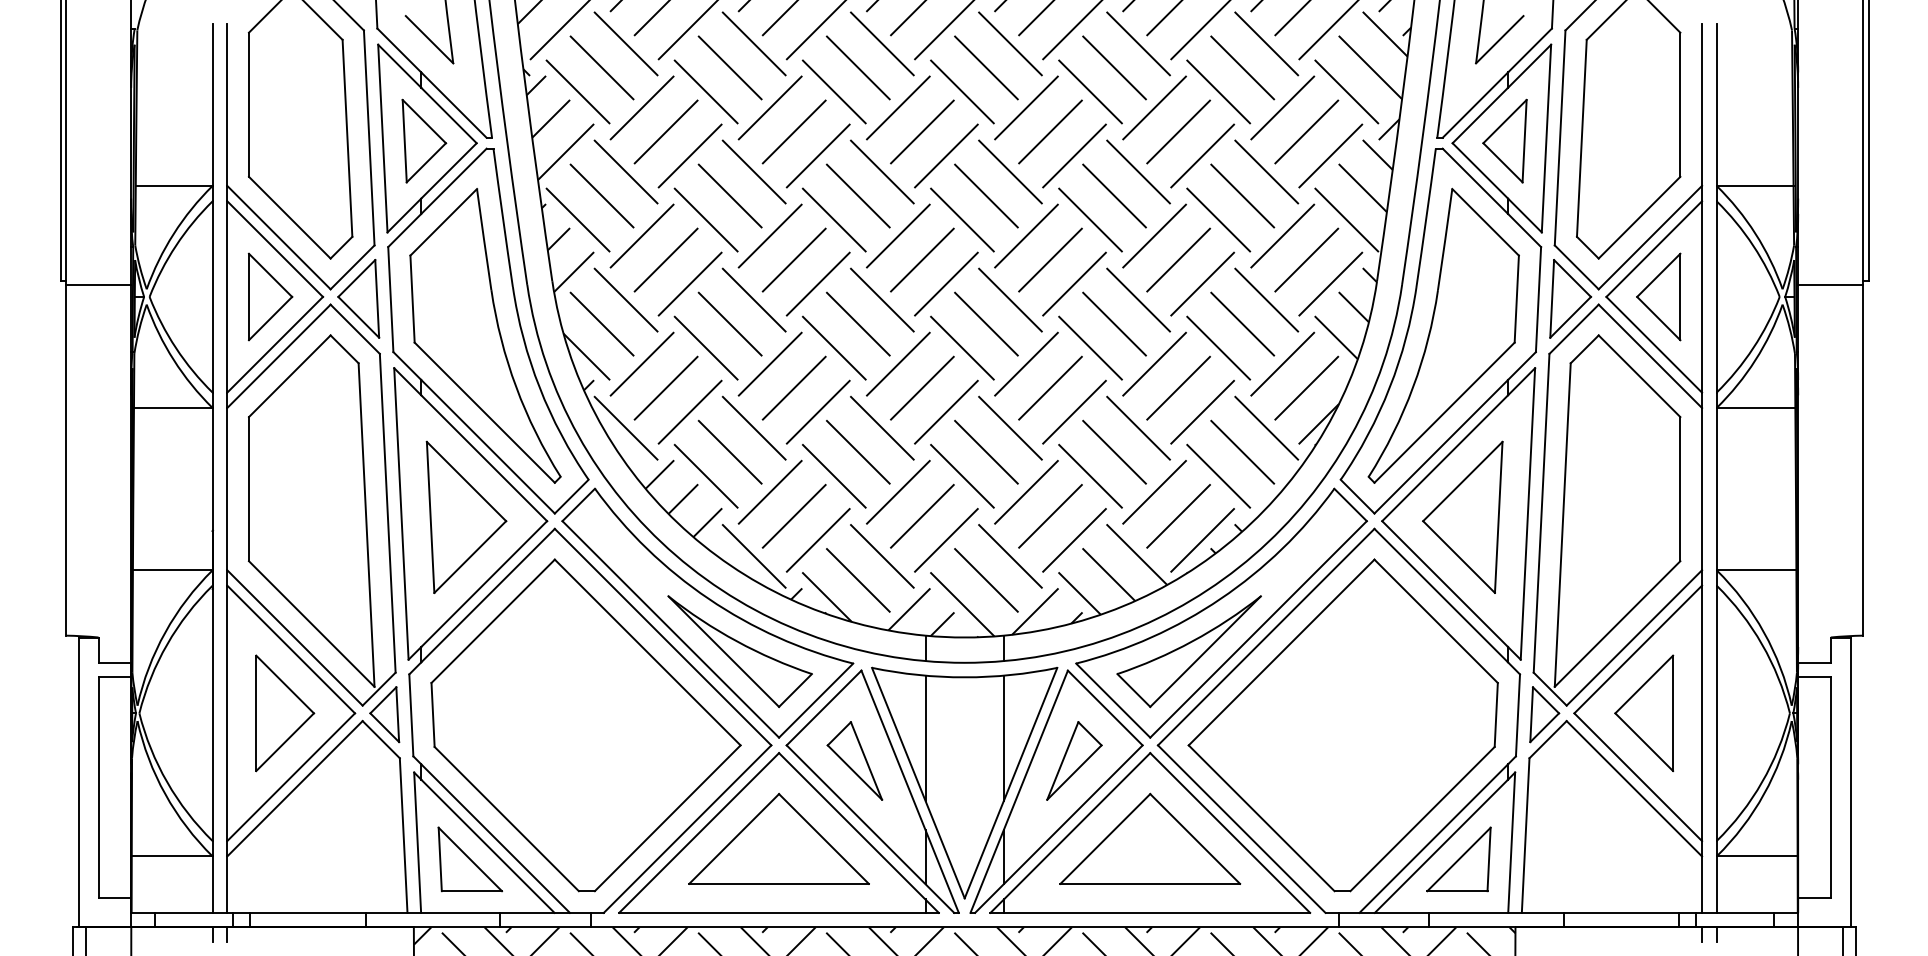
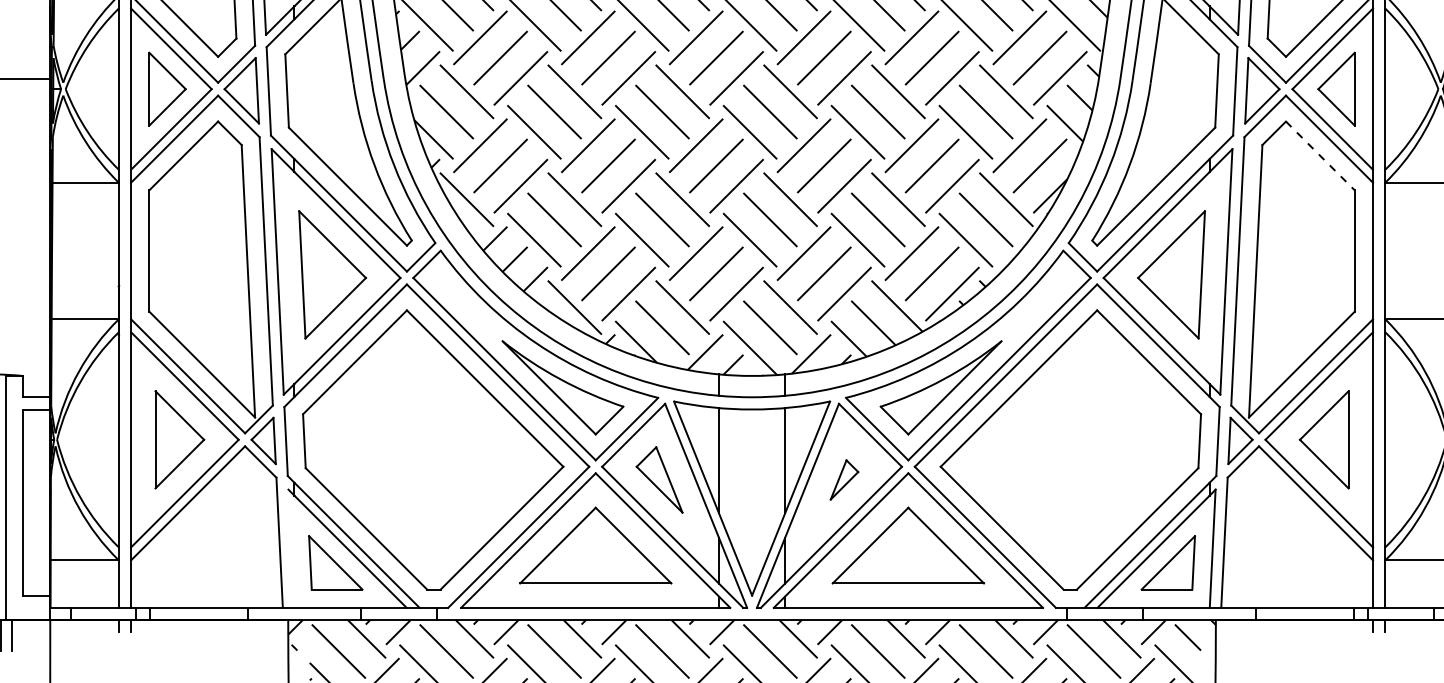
line: (1639, 376) -> (1320, 156), solid -> dashed
part: (1074, 760) -> (844, 479), size x0.6
line: (417, 842) -> (291, 548), removed

